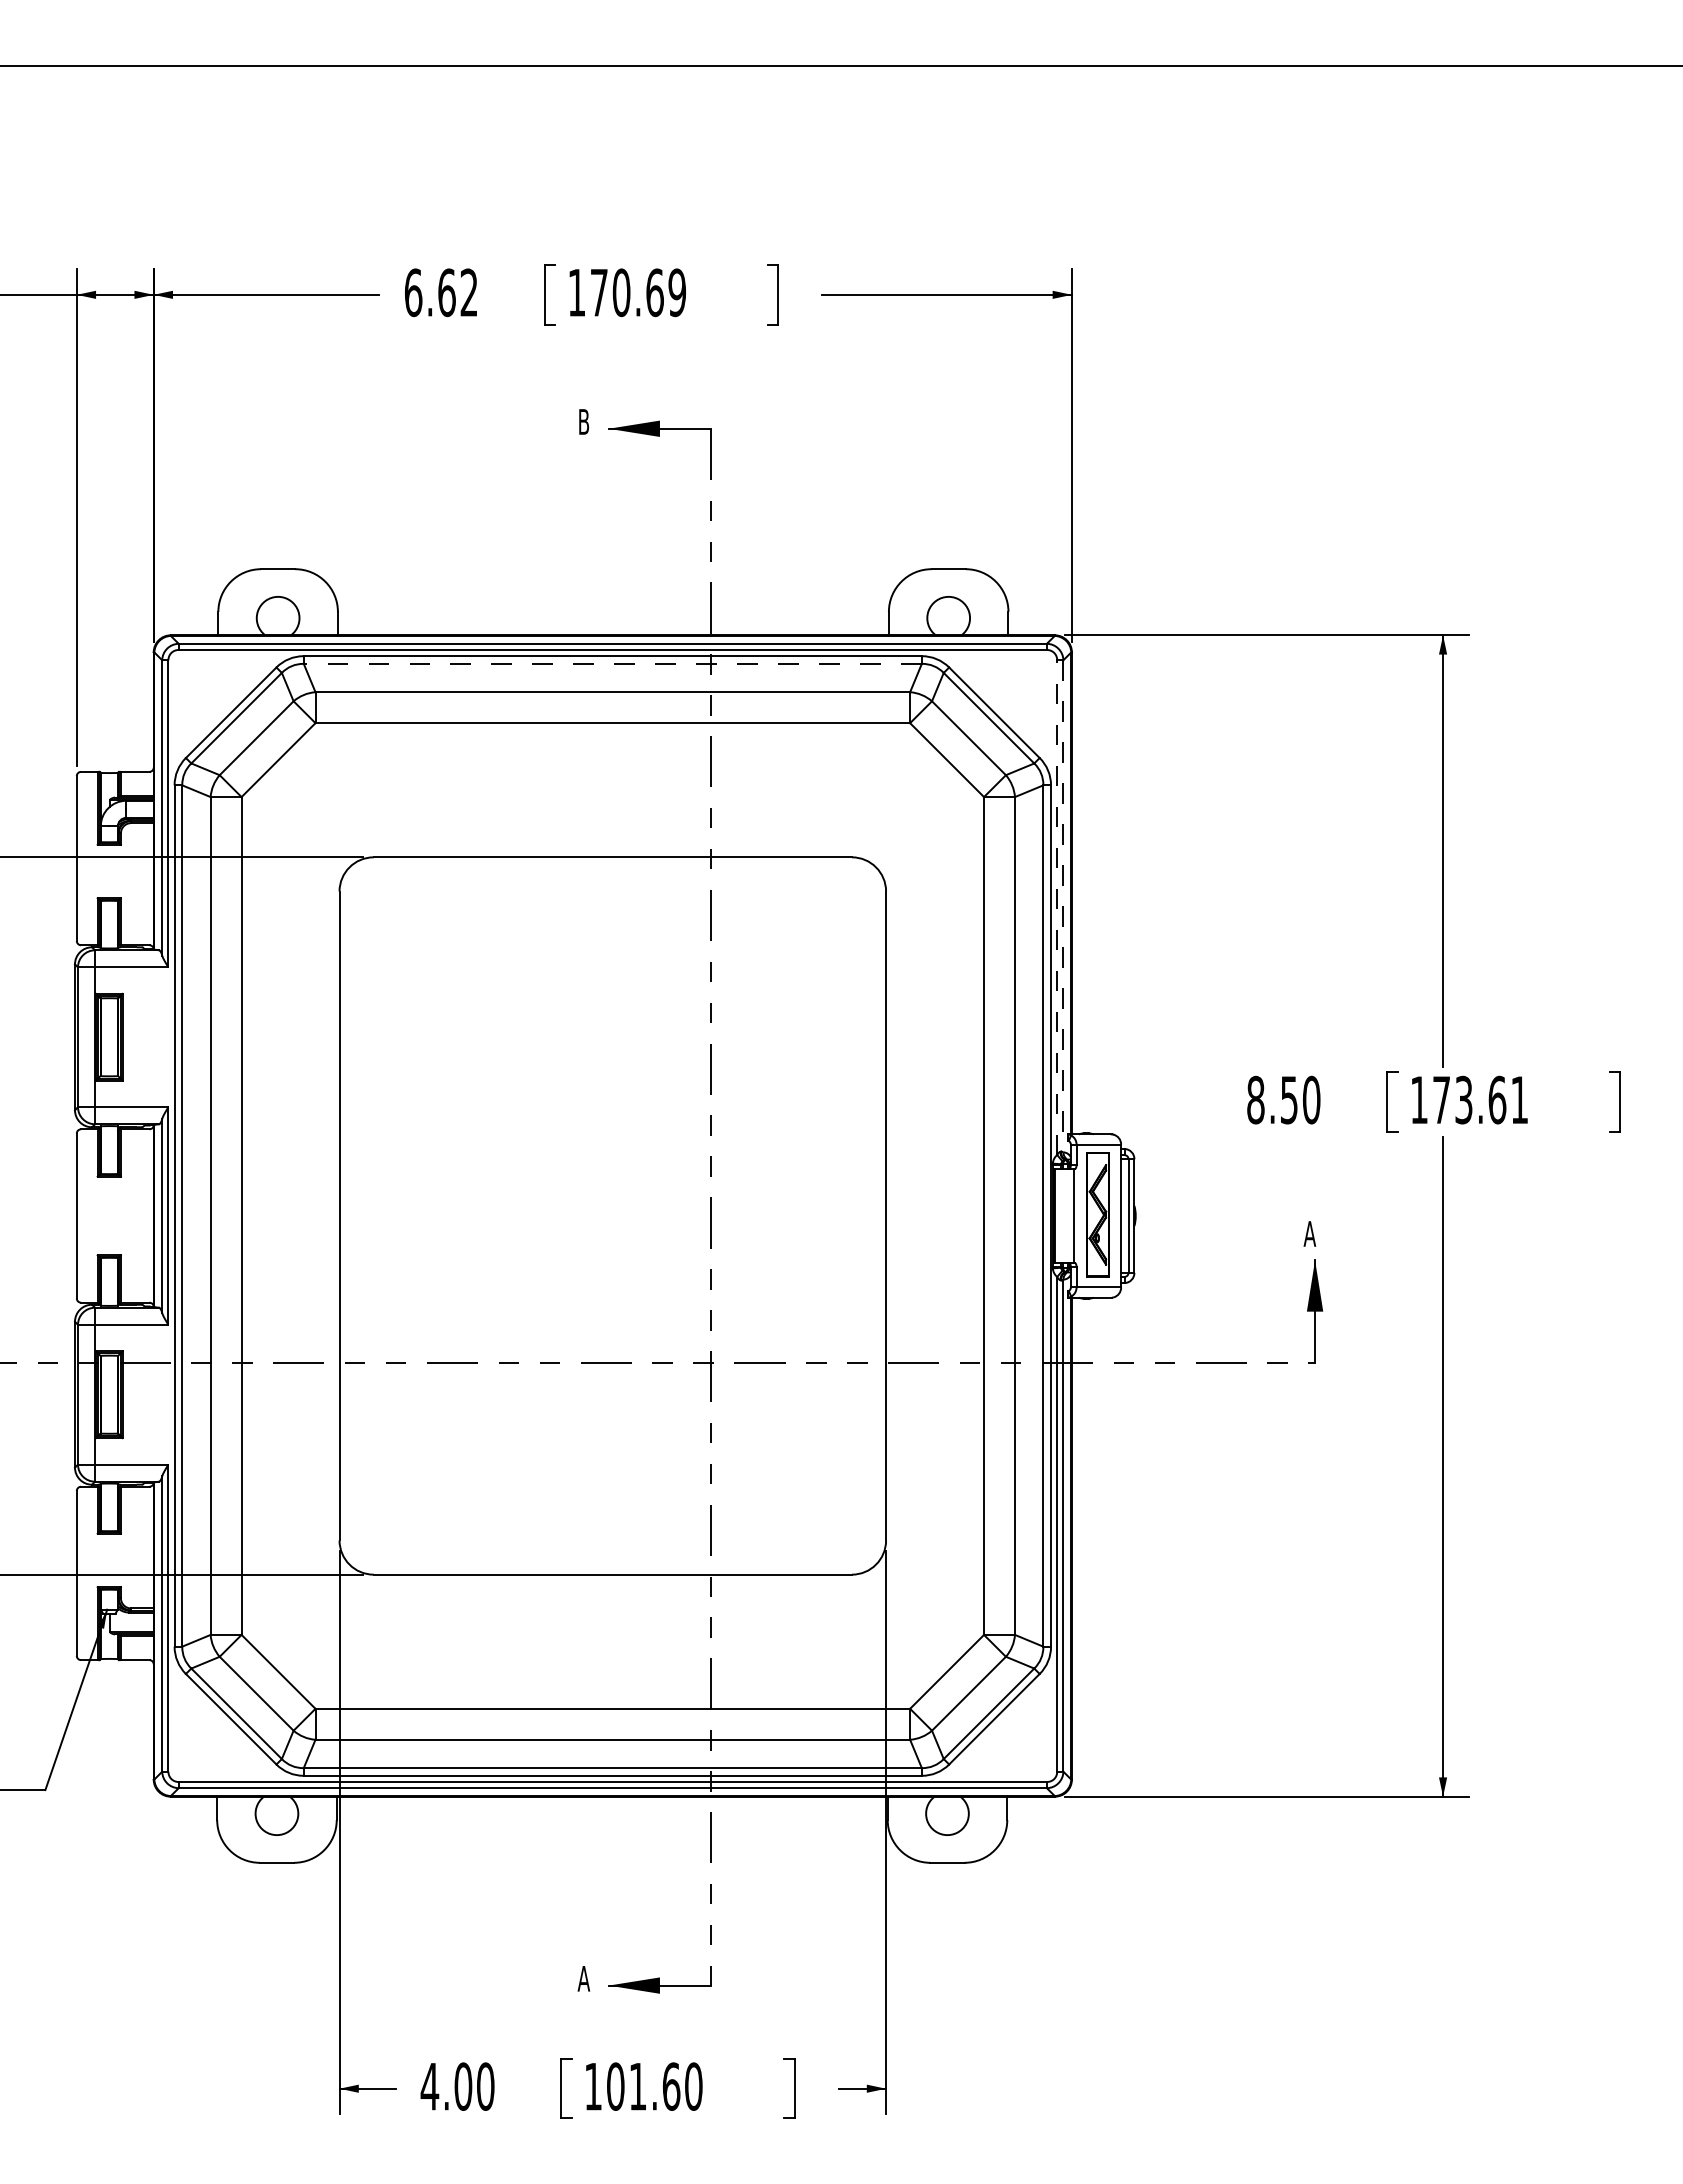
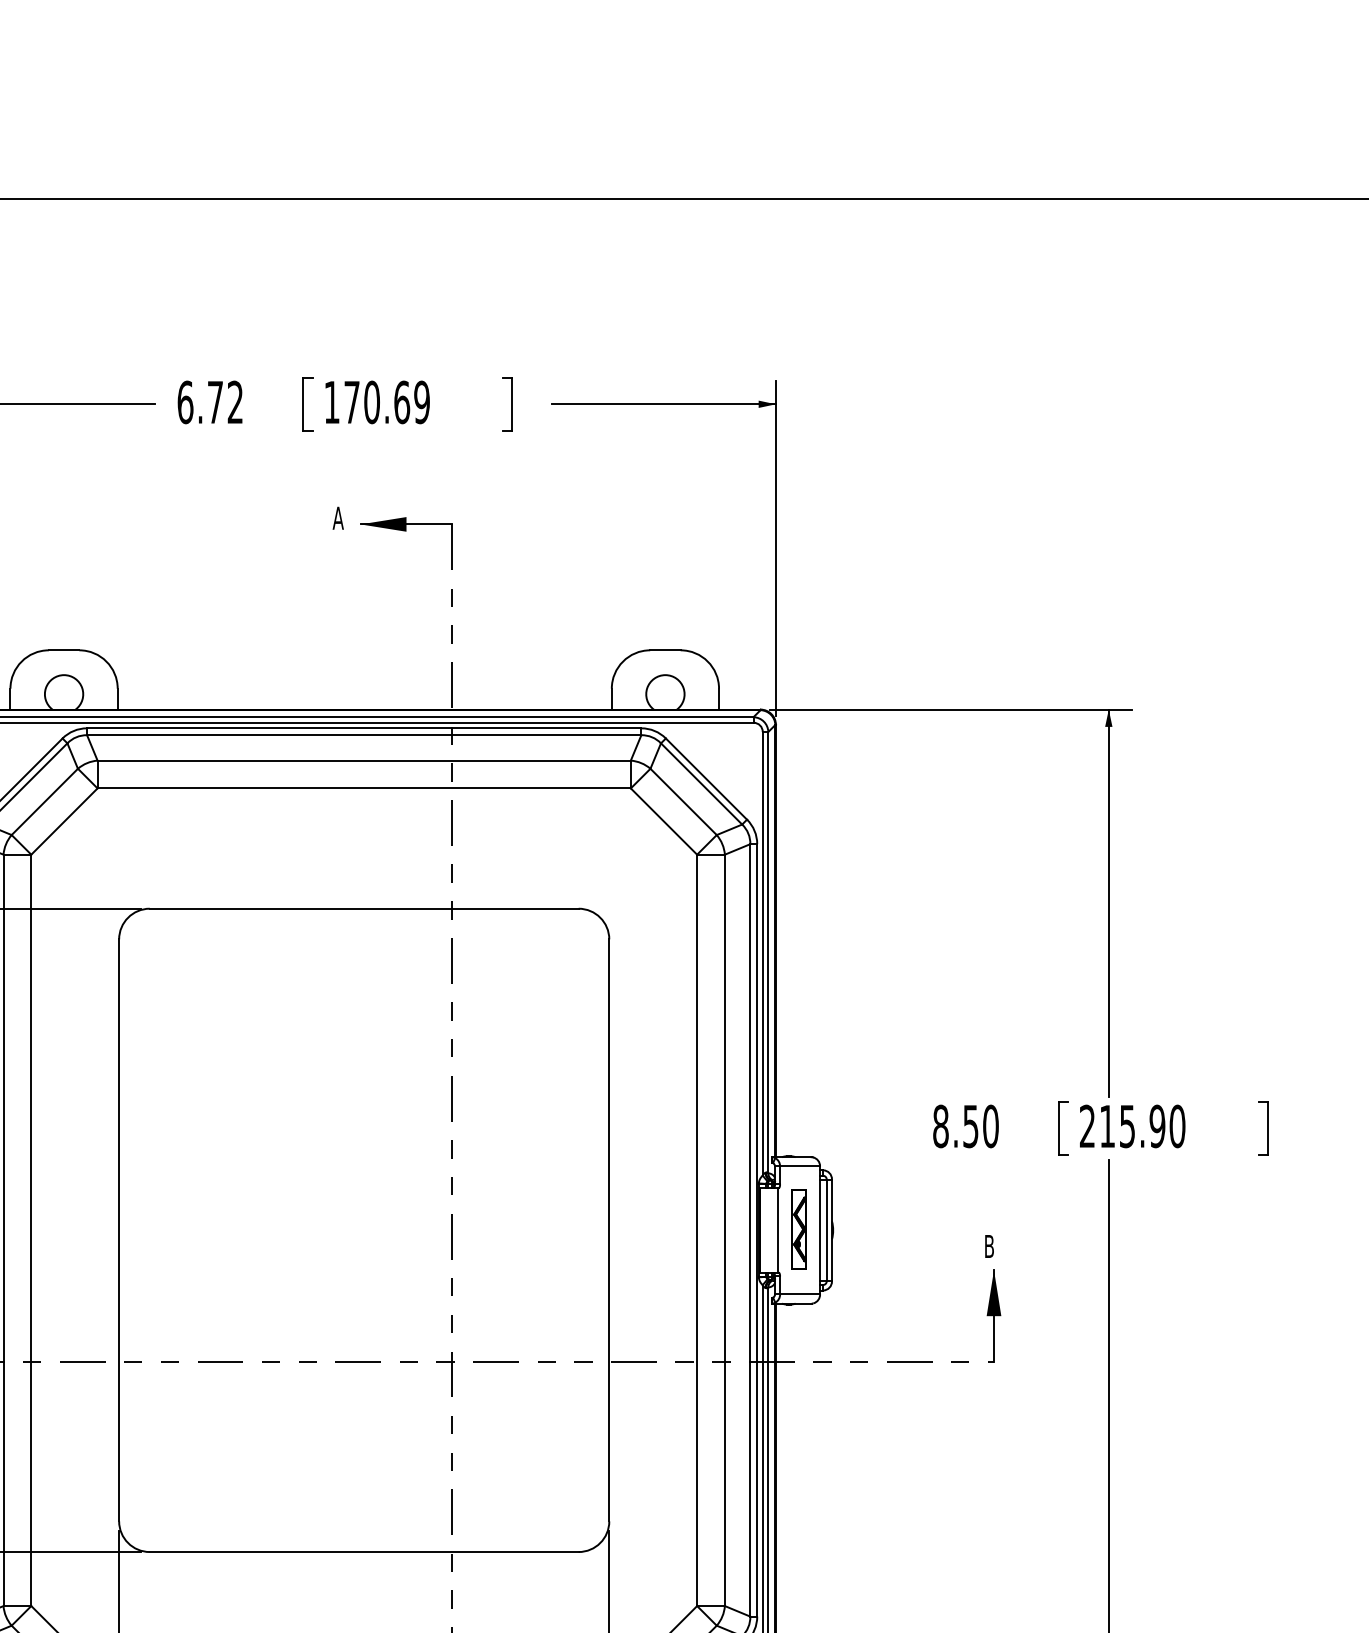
text: (446, 292) -> (215, 402), 6.62 -> 6.72
text: (583, 421) -> (337, 517), B -> A
line: (612, 663) -> (363, 734), dashed -> solid
line: (1063, 906) -> (768, 952), dashed -> solid
line: (1057, 907) -> (763, 953), dashed -> solid
text: (1469, 1099) -> (1132, 1125), 173.61 -> 215.90
part: (1097, 1214) -> (798, 1229), size x0.71
text: (1309, 1233) -> (989, 1246), A -> B

